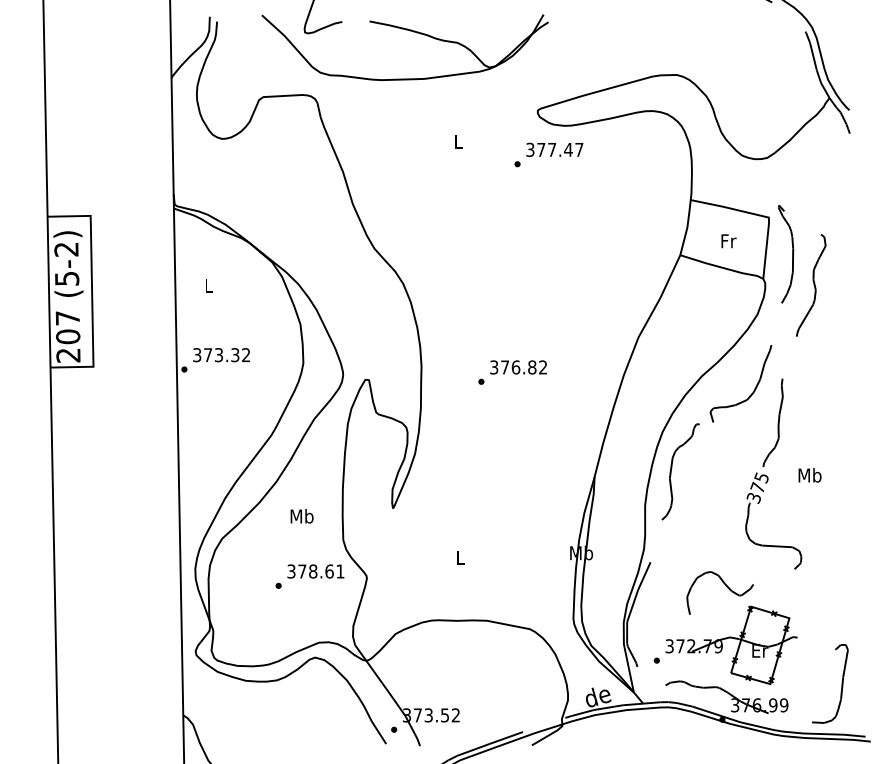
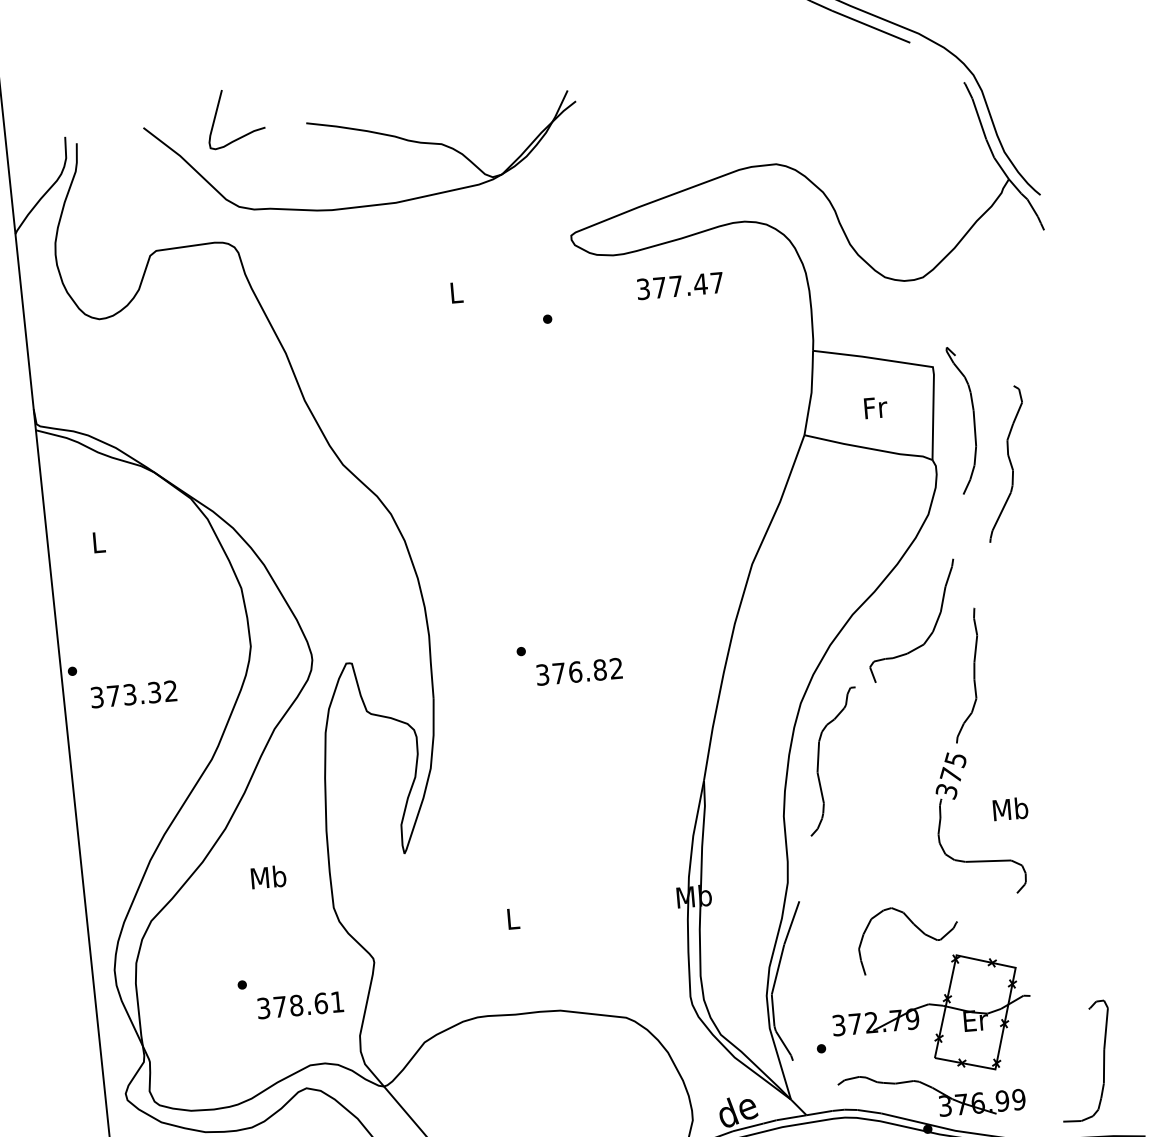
text: (554, 149) -> (679, 285), moved
text: (221, 355) -> (133, 694), moved
text: (518, 367) -> (579, 671), moved
text: (809, 475) -> (1009, 809), moved
text: (315, 571) -> (299, 1005), moved

